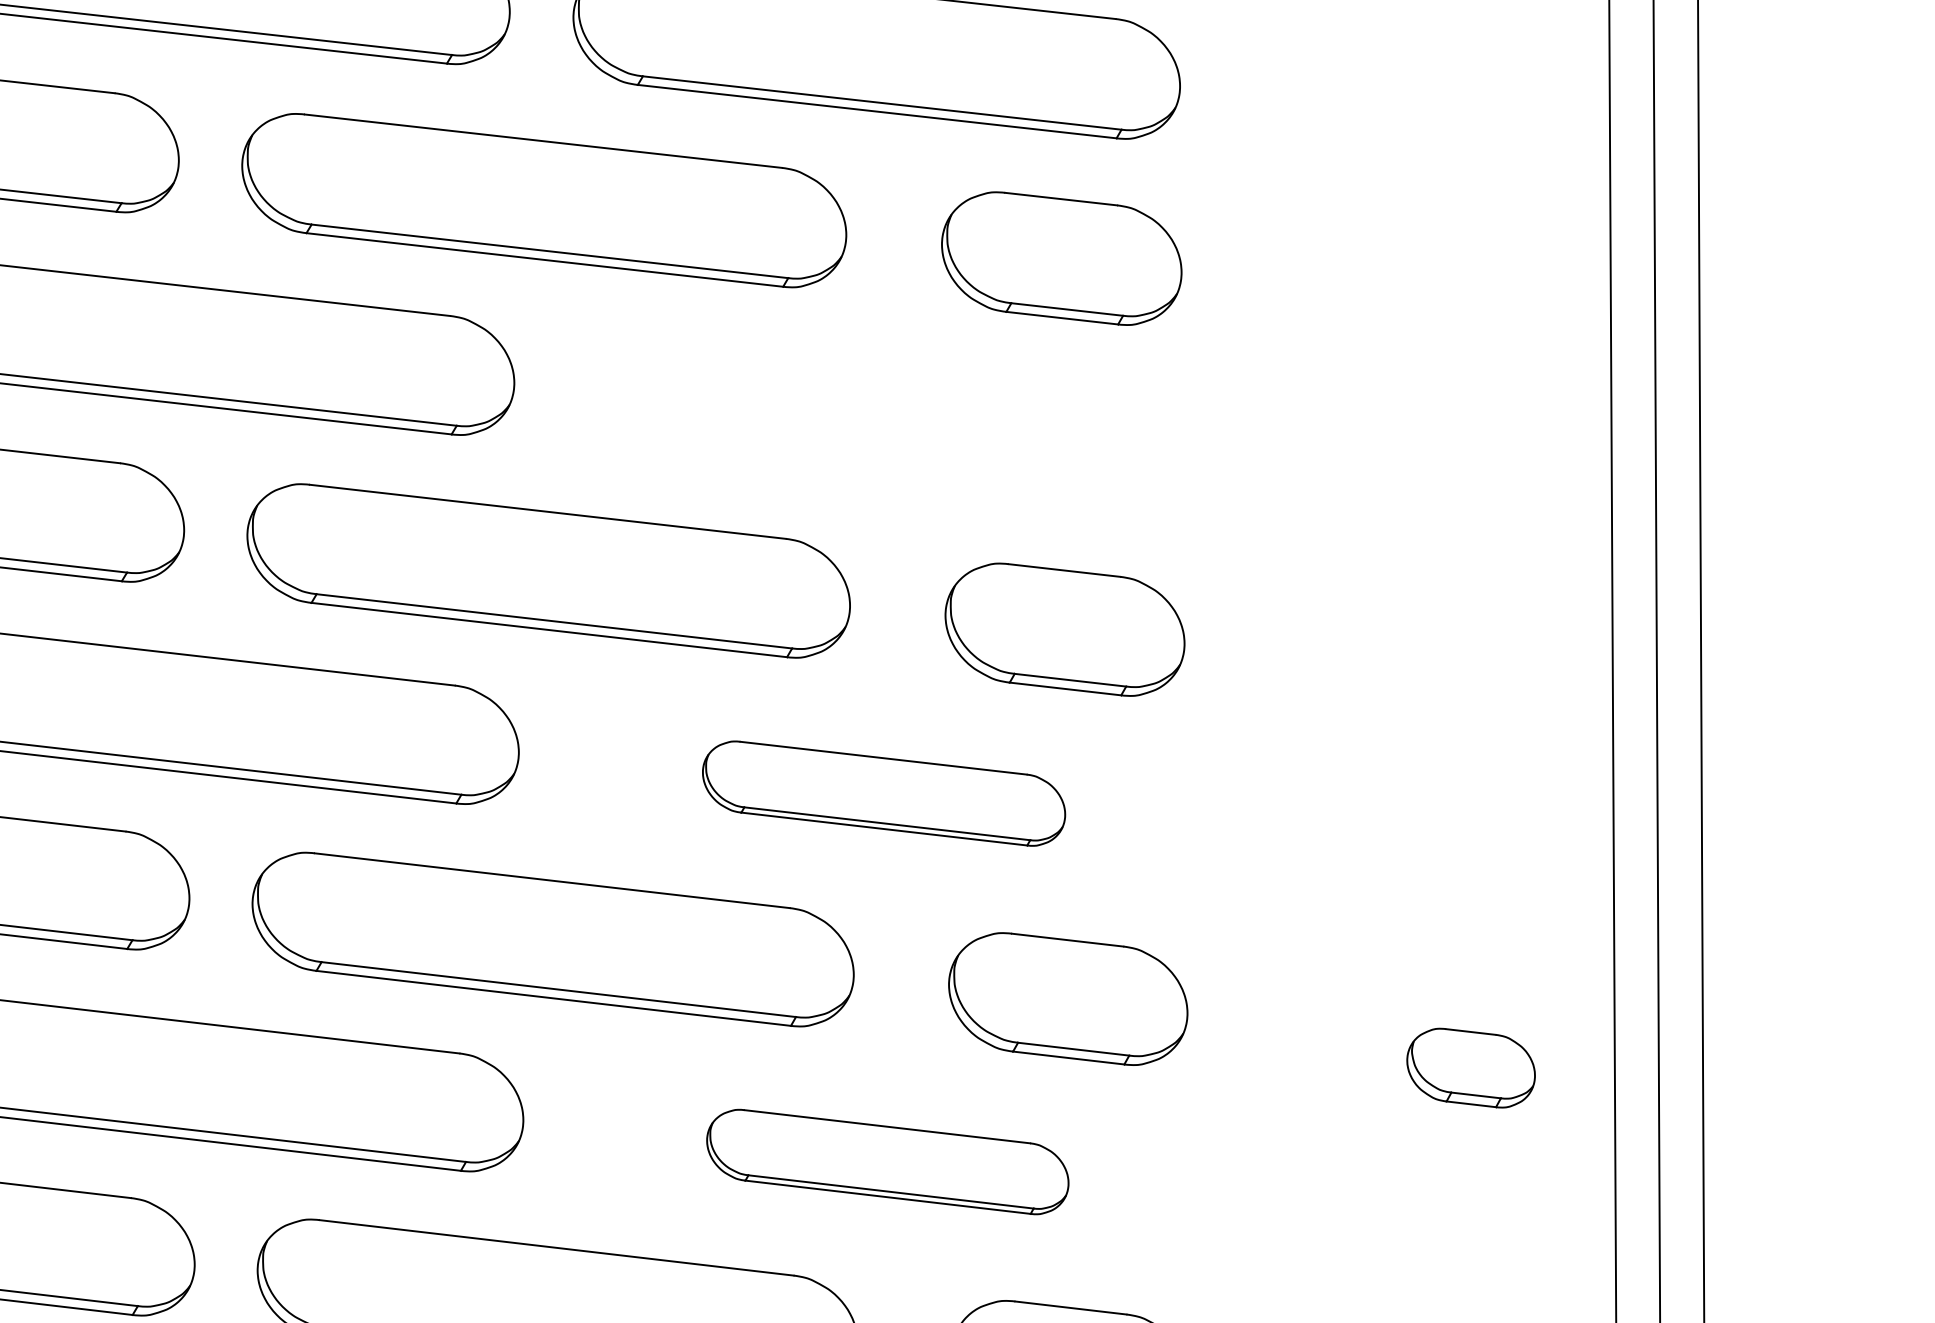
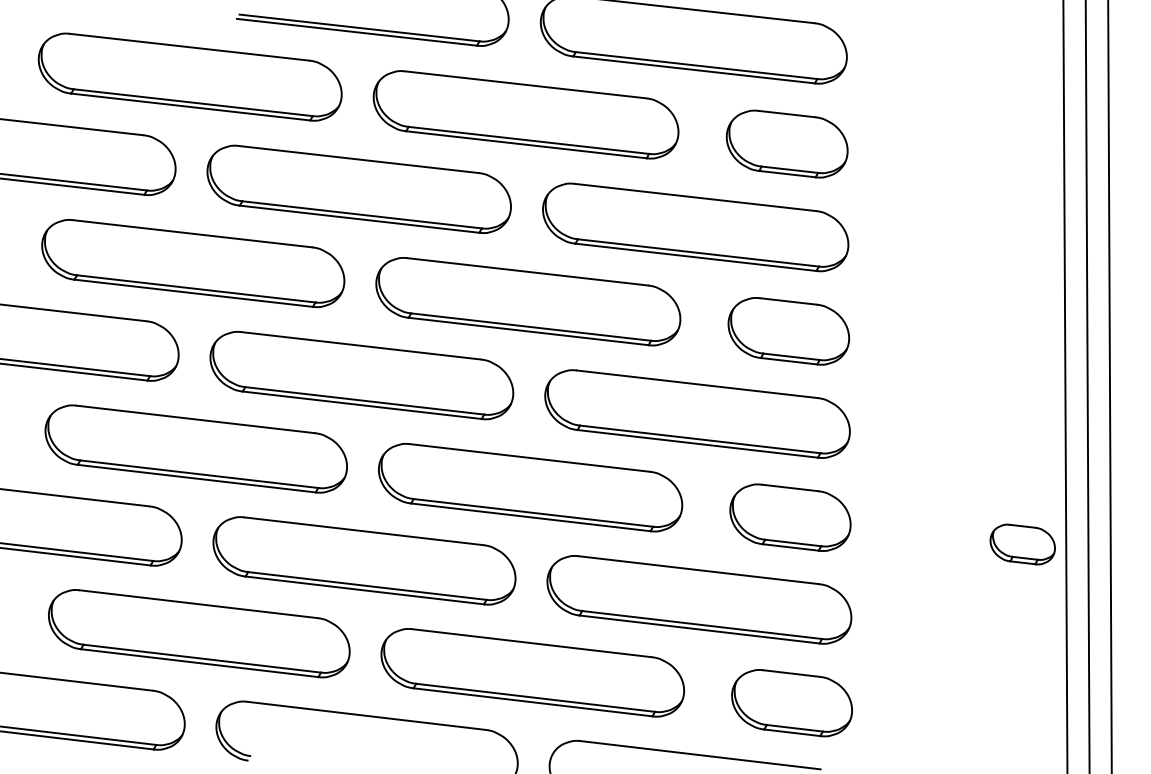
part: (880, 423) -> (695, 227), added
part: (883, 792) -> (697, 413), size x1.67
part: (1470, 1068) -> (1022, 544), moved
part: (887, 1161) -> (699, 599), size x1.67

